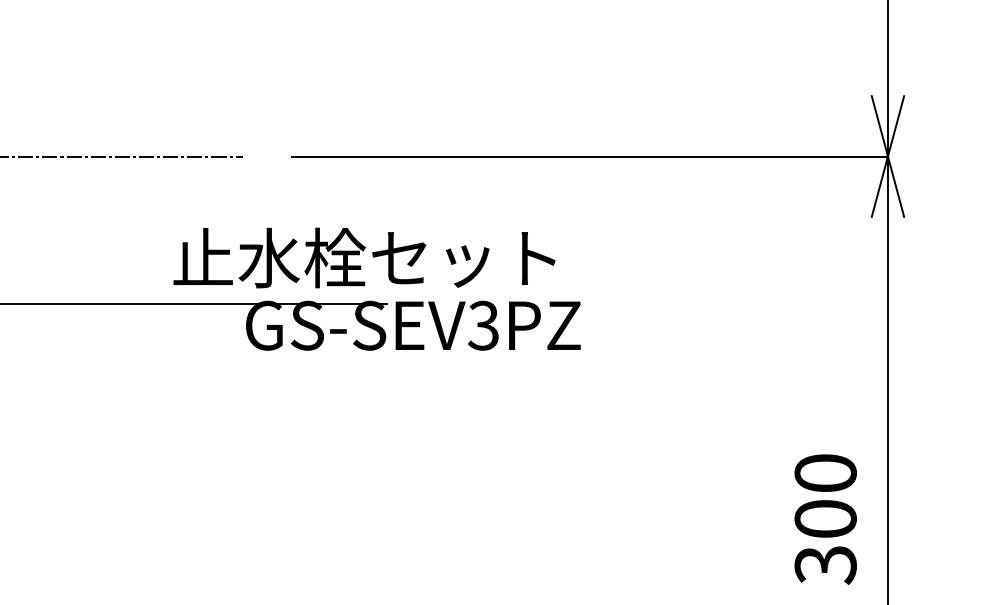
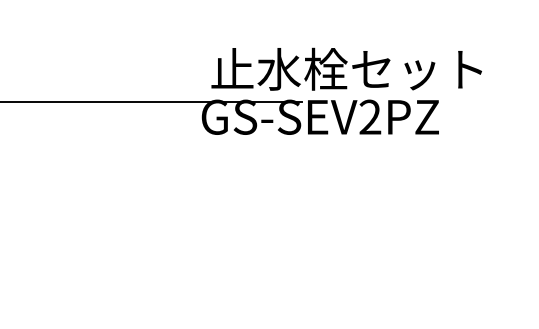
text: (364, 257) -> (346, 68), moved
text: (483, 325) -> (370, 117), GS-SEV3PZ -> GS-SEV2PZ

